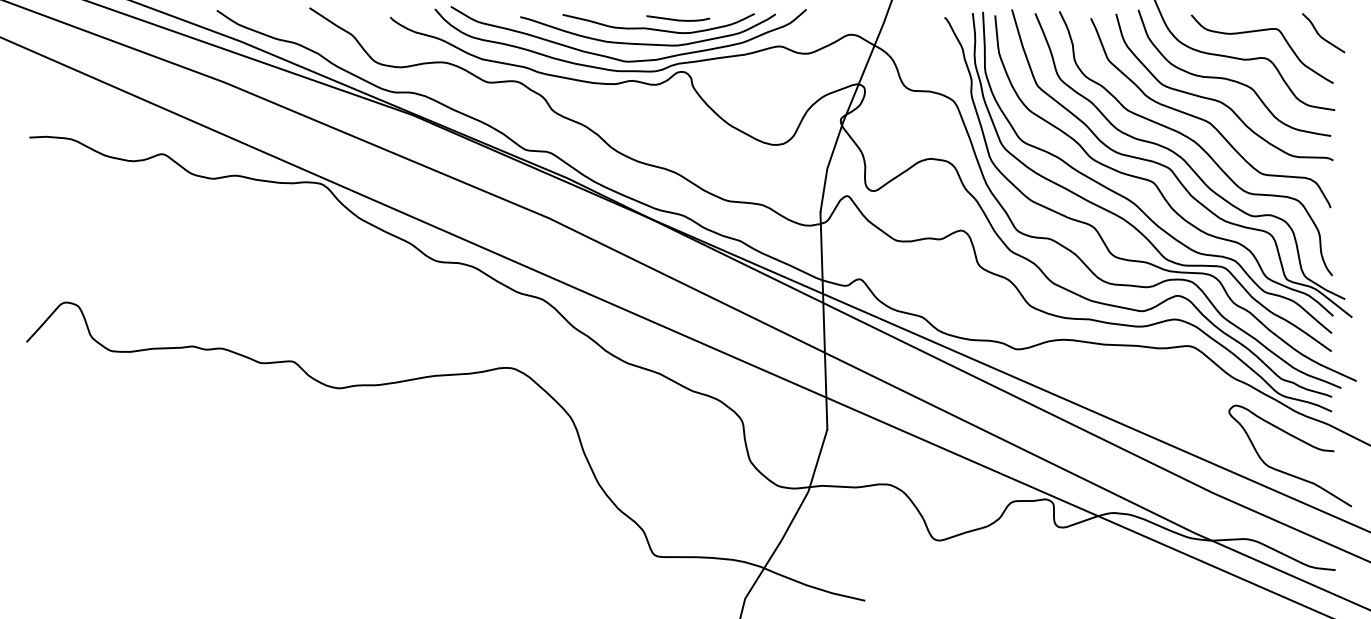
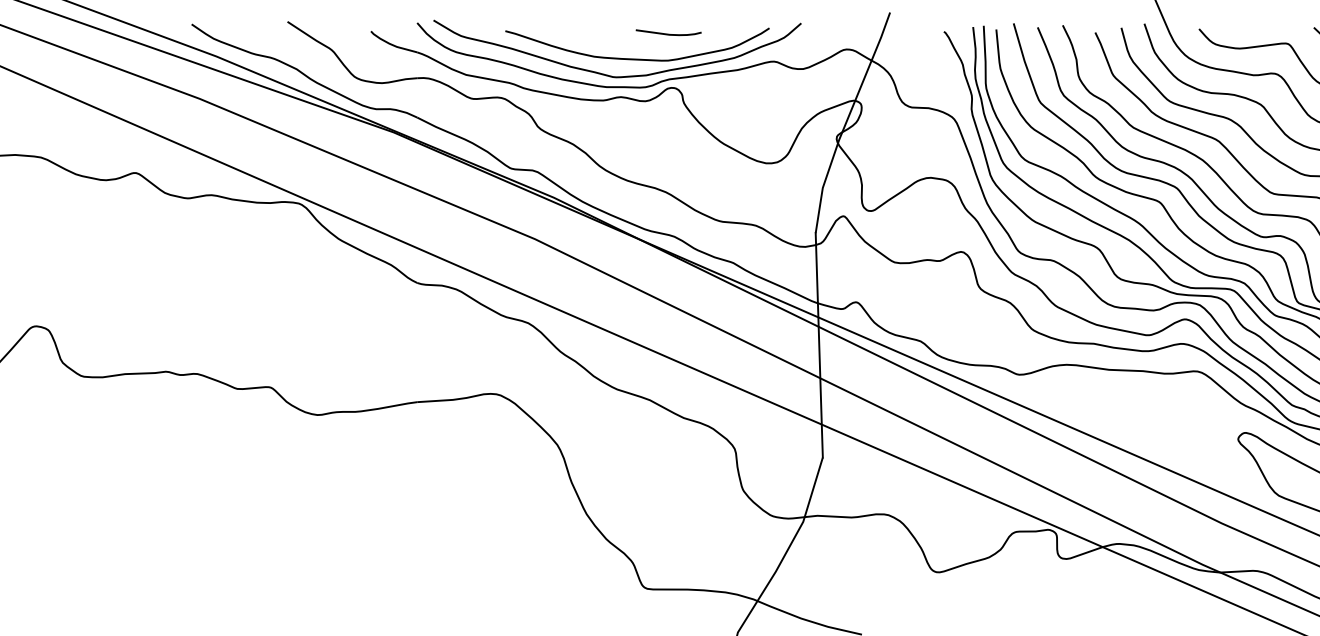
curve: (655, 28) -> (645, 43), removed

